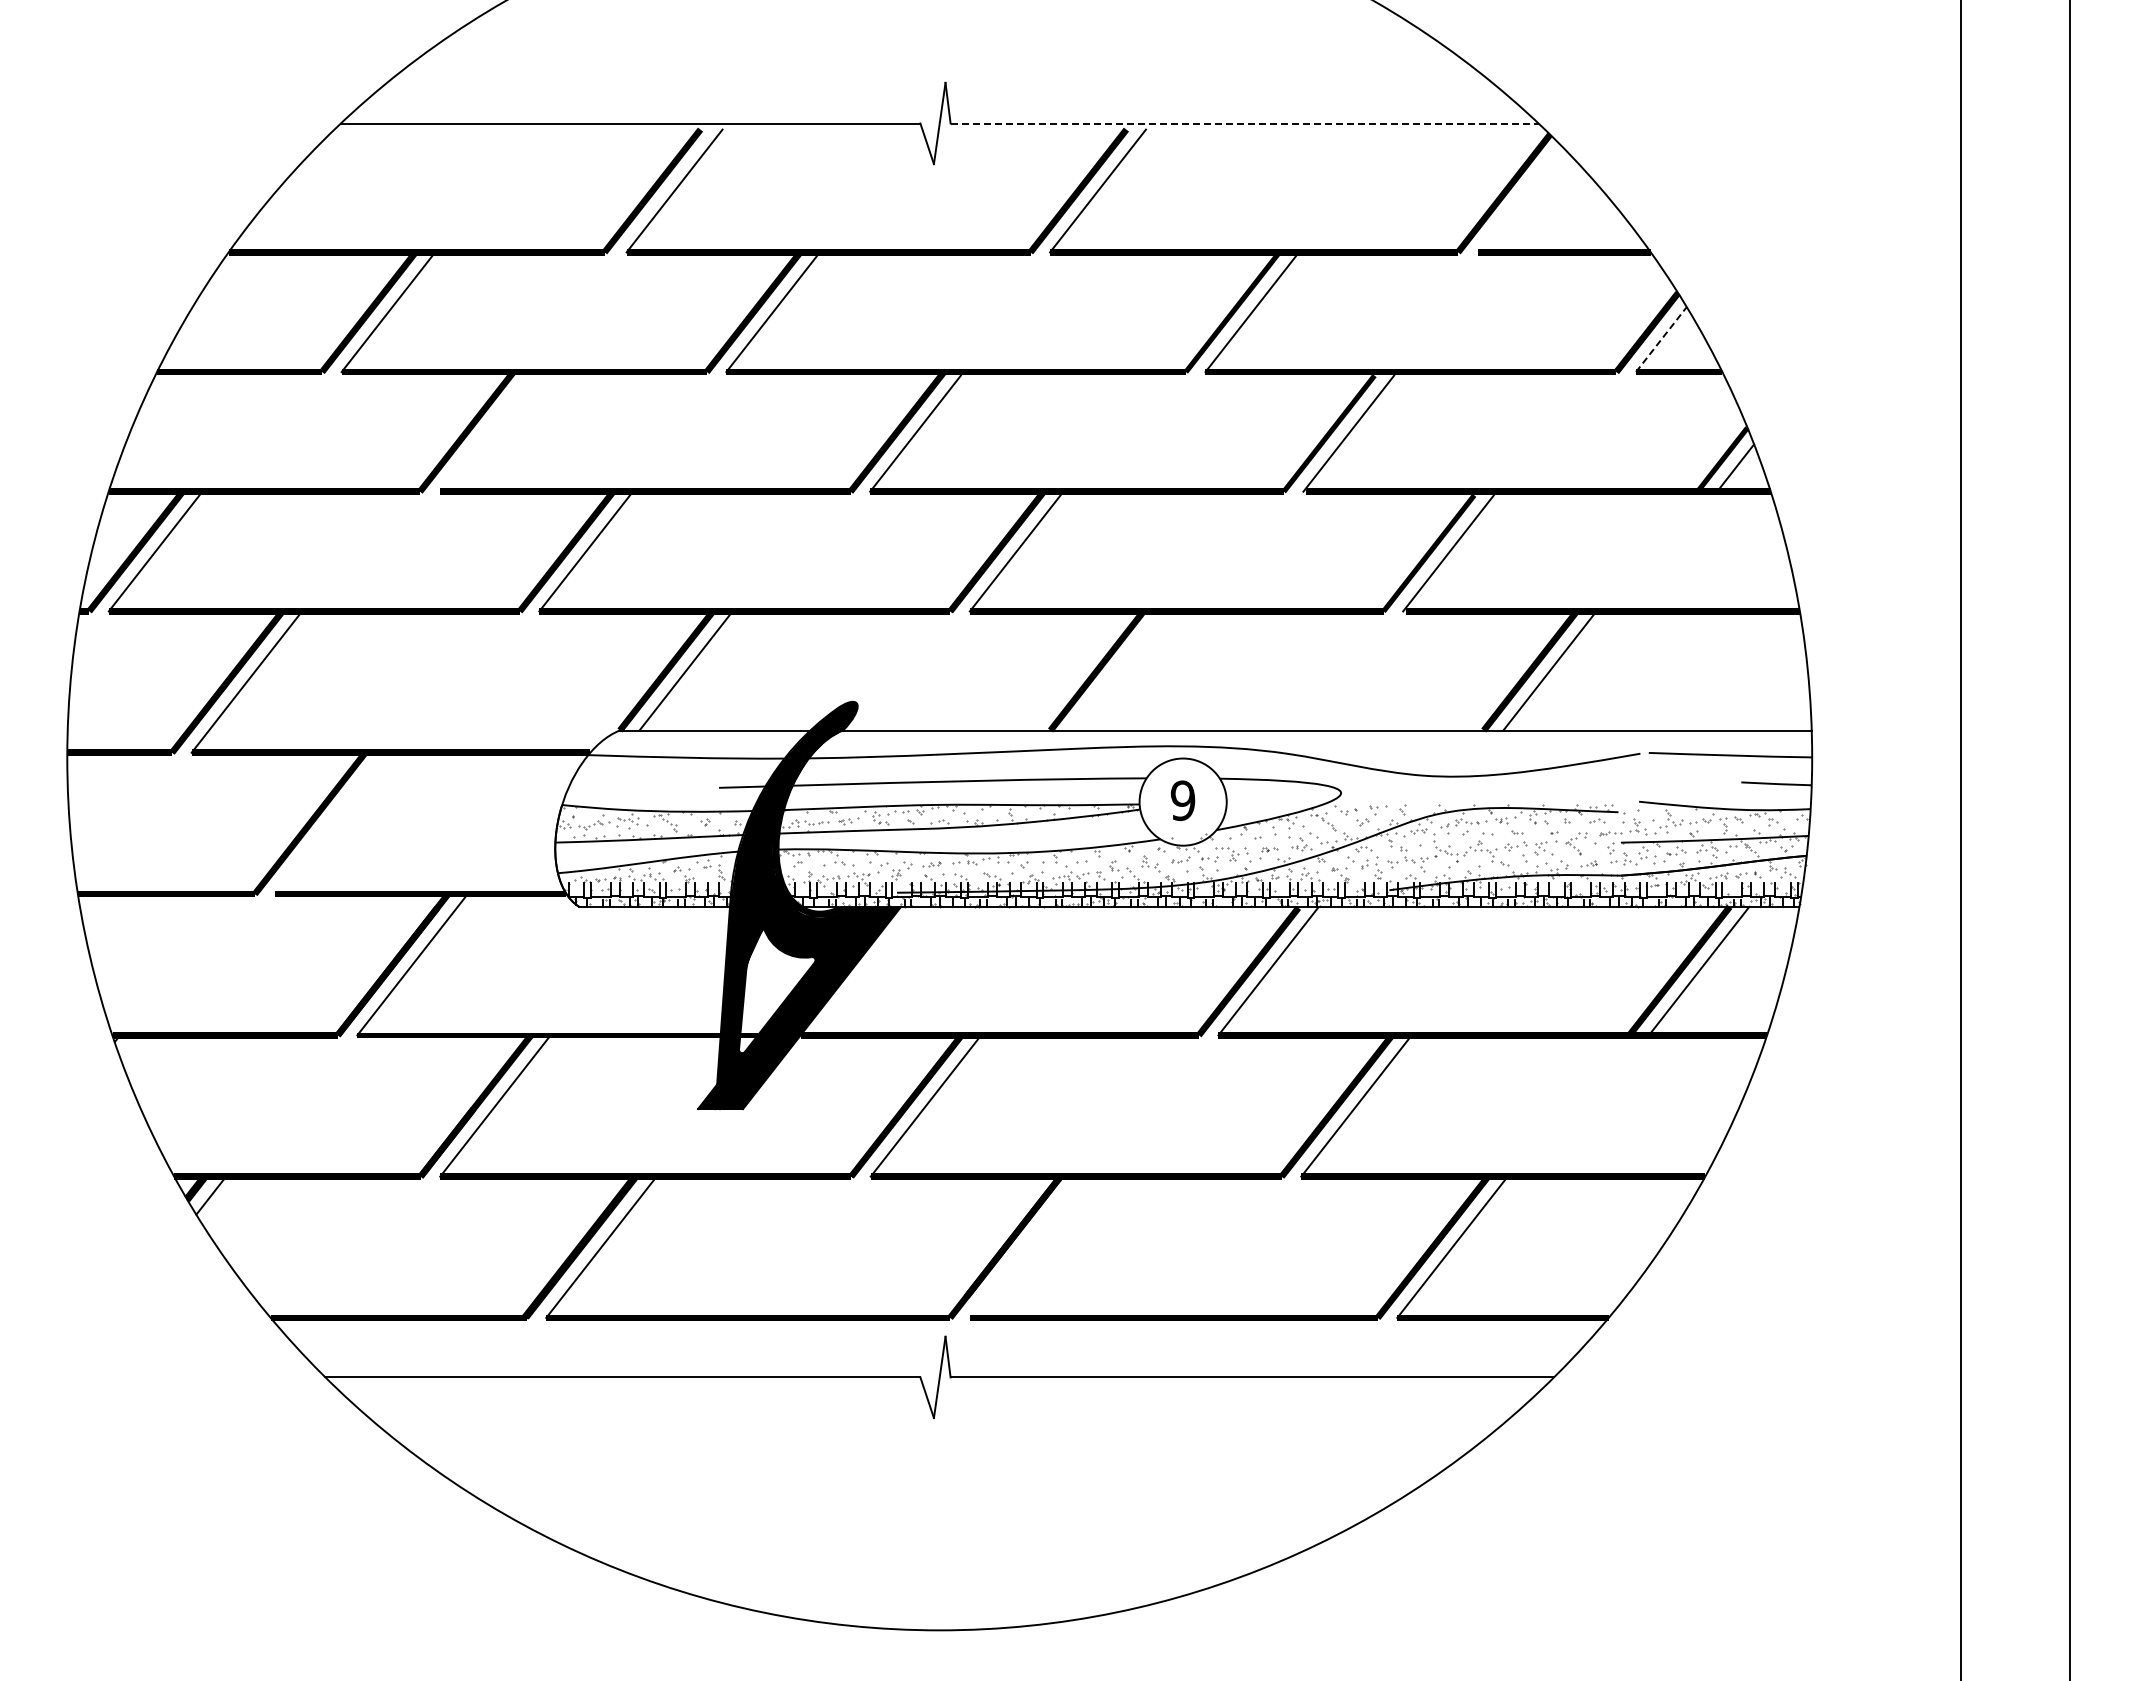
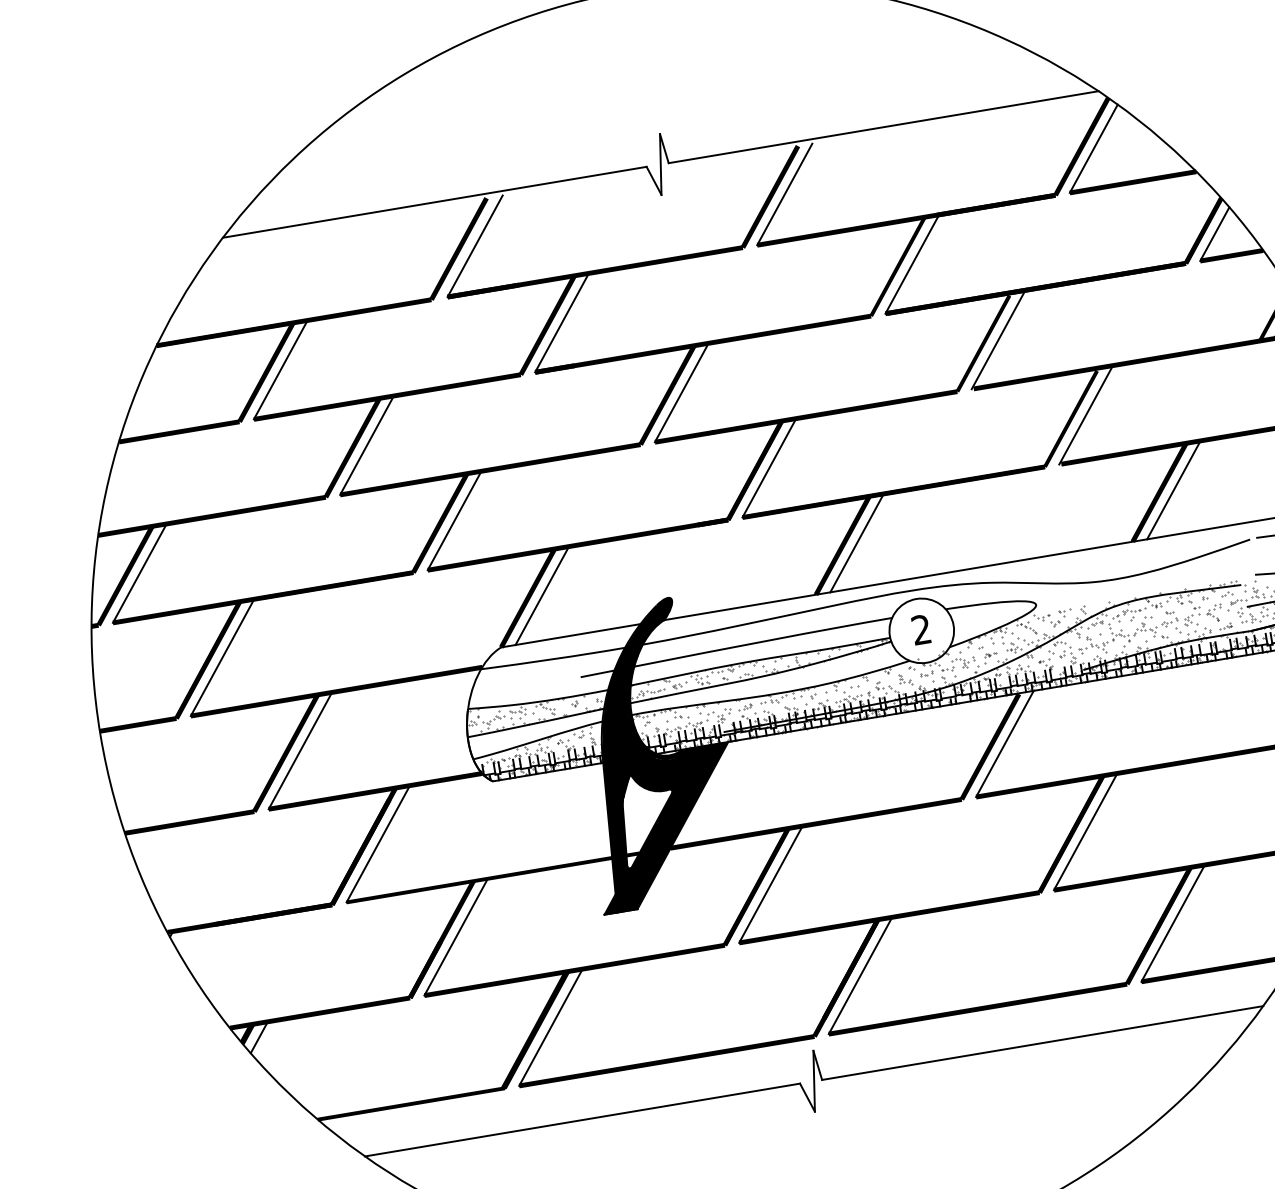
line: (1245, 123) -> (884, 127), dashed -> solid
line: (1519, 198) -> (1093, 148), added
line: (1661, 339) -> (1214, 234), dashed -> solid
line: (486, 431) -> (367, 445), added
line: (1116, 670) -> (856, 542), added
text: (1182, 800) -> (921, 629), 9 -> 2
line: (329, 823) -> (300, 750), added
line: (1024, 1246) -> (860, 975), added

